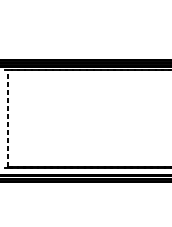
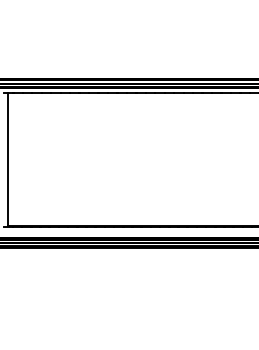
line: (7, 118) -> (7, 159), dashed -> solid

